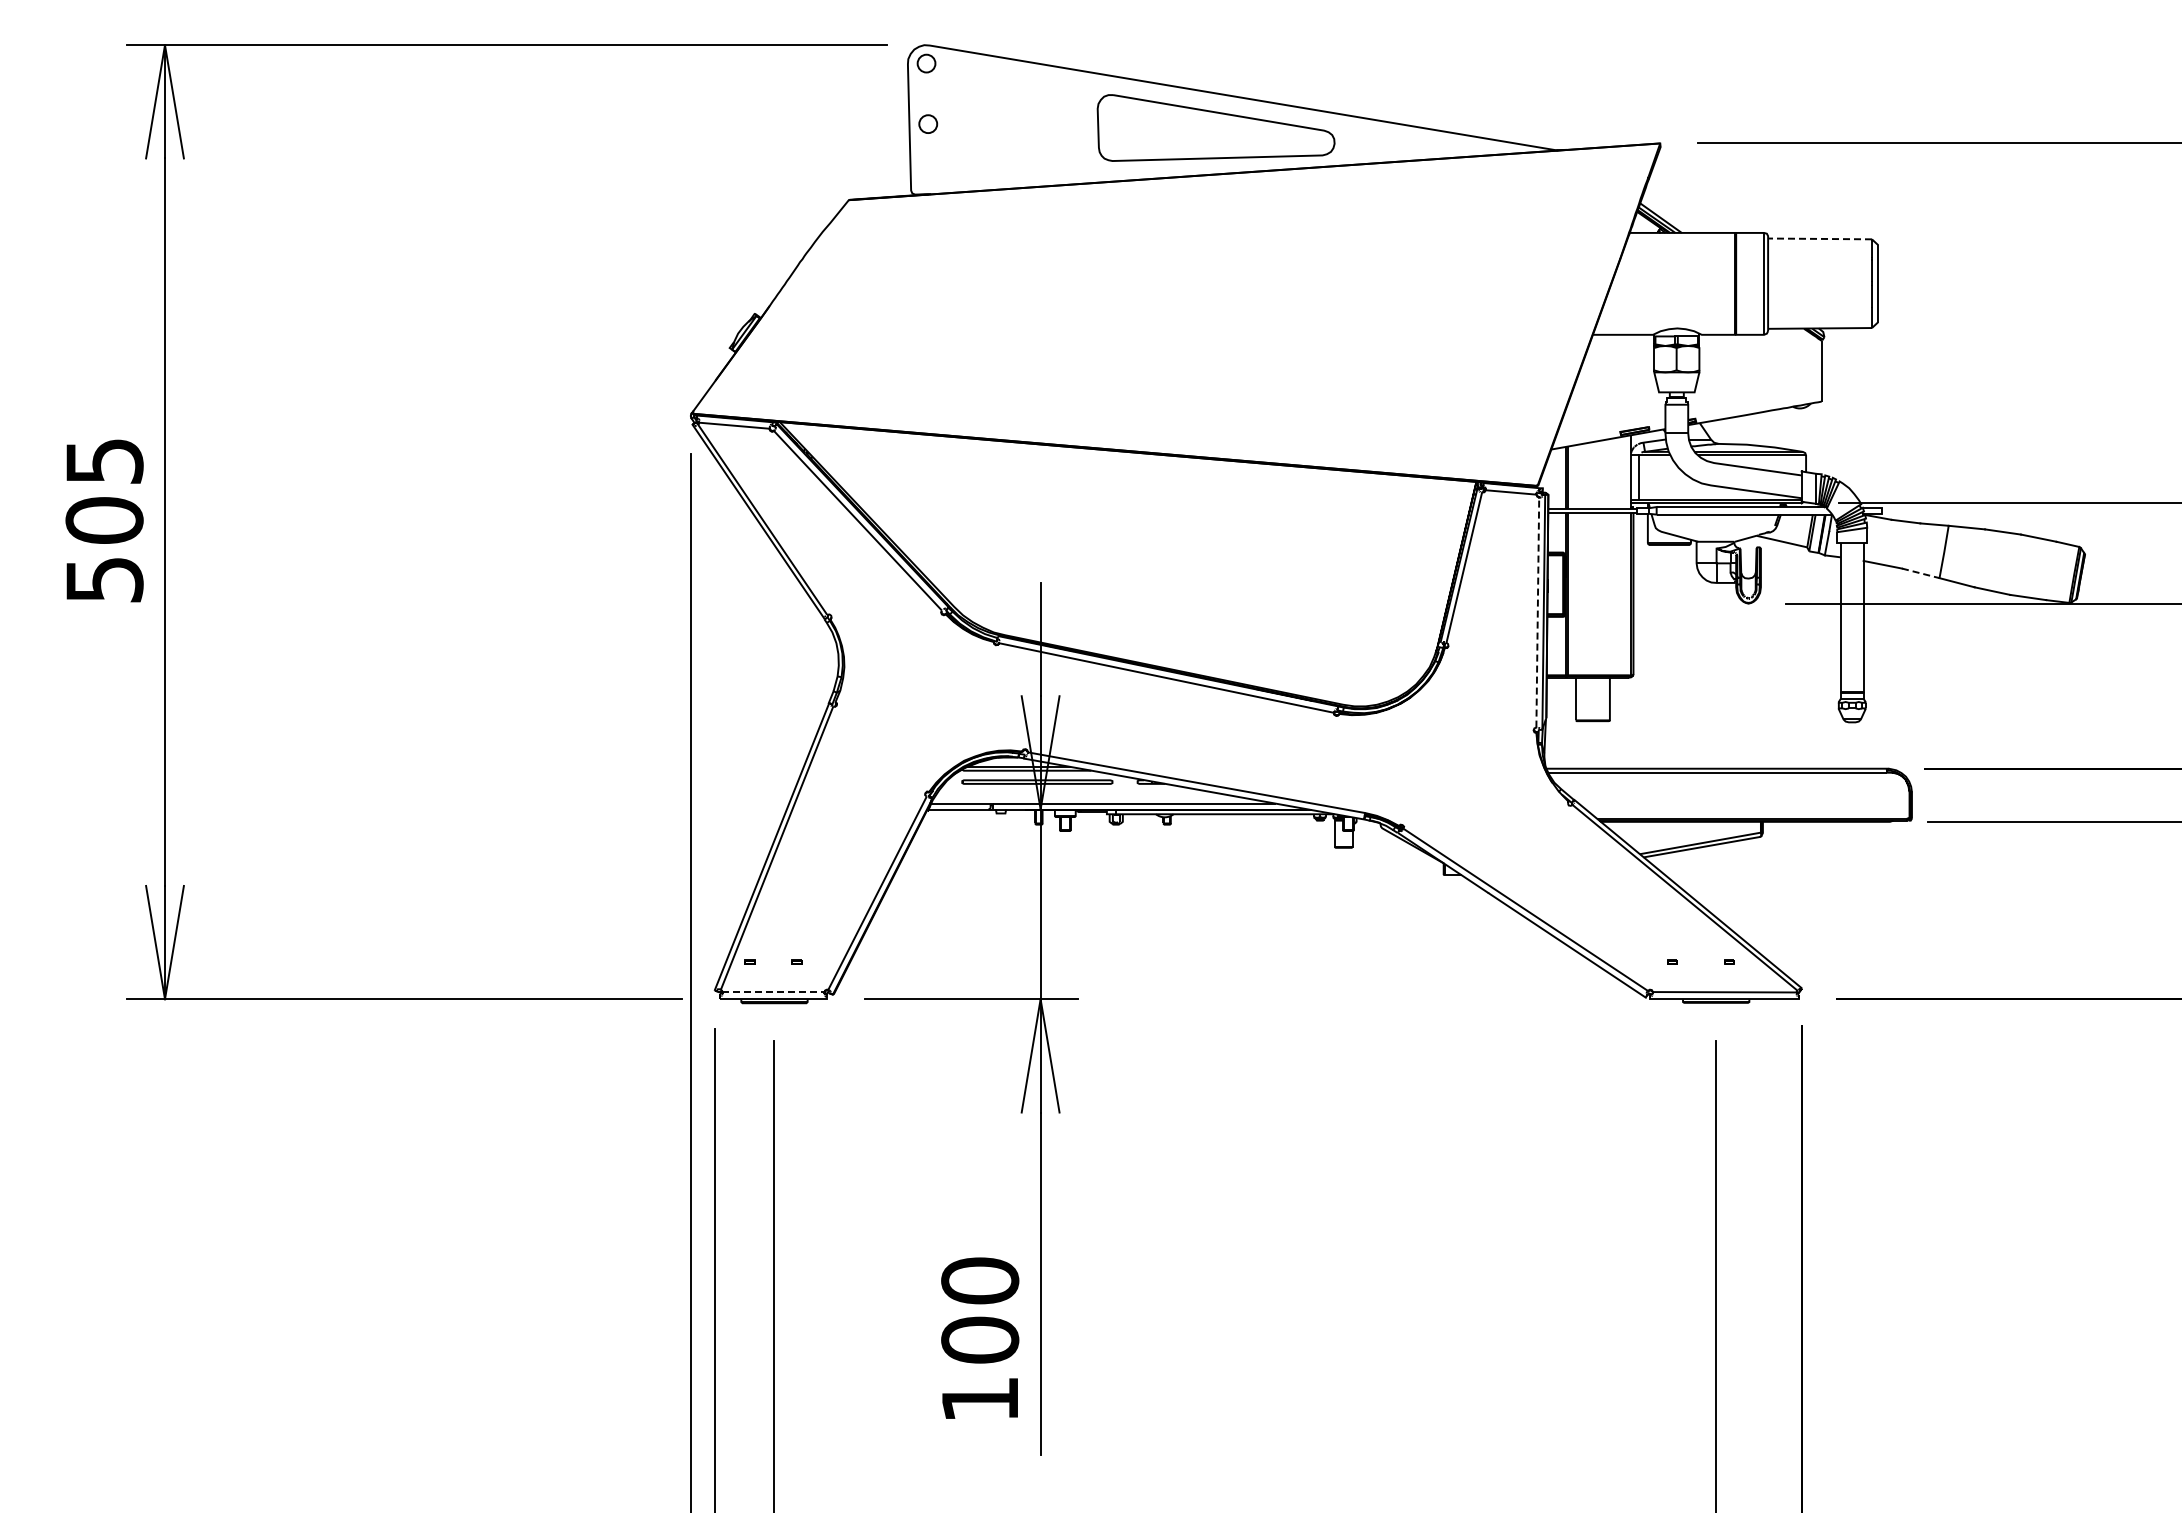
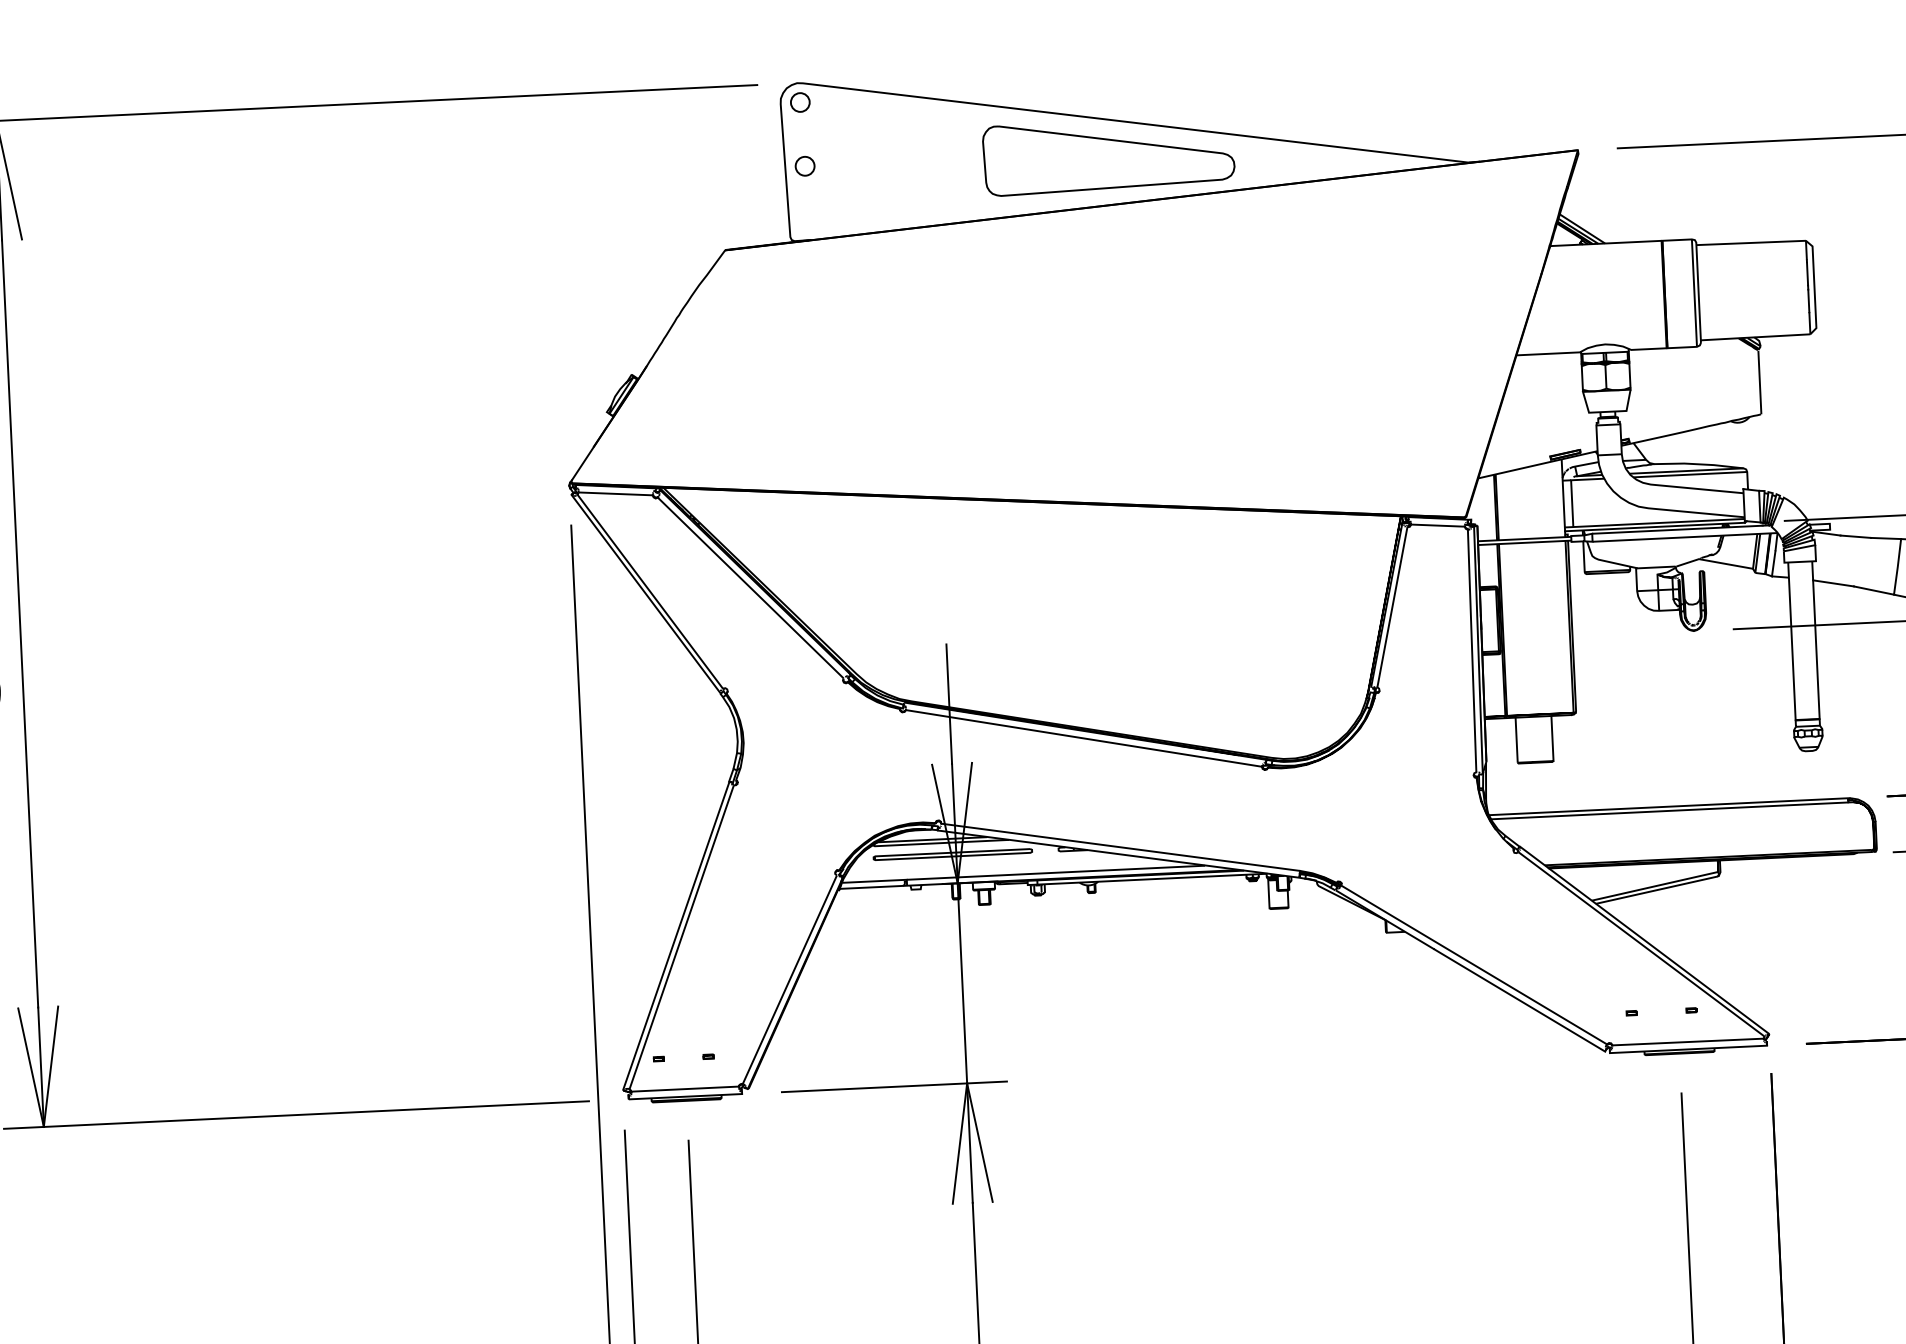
line: (1820, 238) -> (1751, 242), dashed -> solid
line: (1921, 573) -> (1874, 590), dashed -> solid
line: (1537, 612) -> (1471, 650), dashed -> solid
line: (772, 992) -> (684, 1089), dashed -> solid

